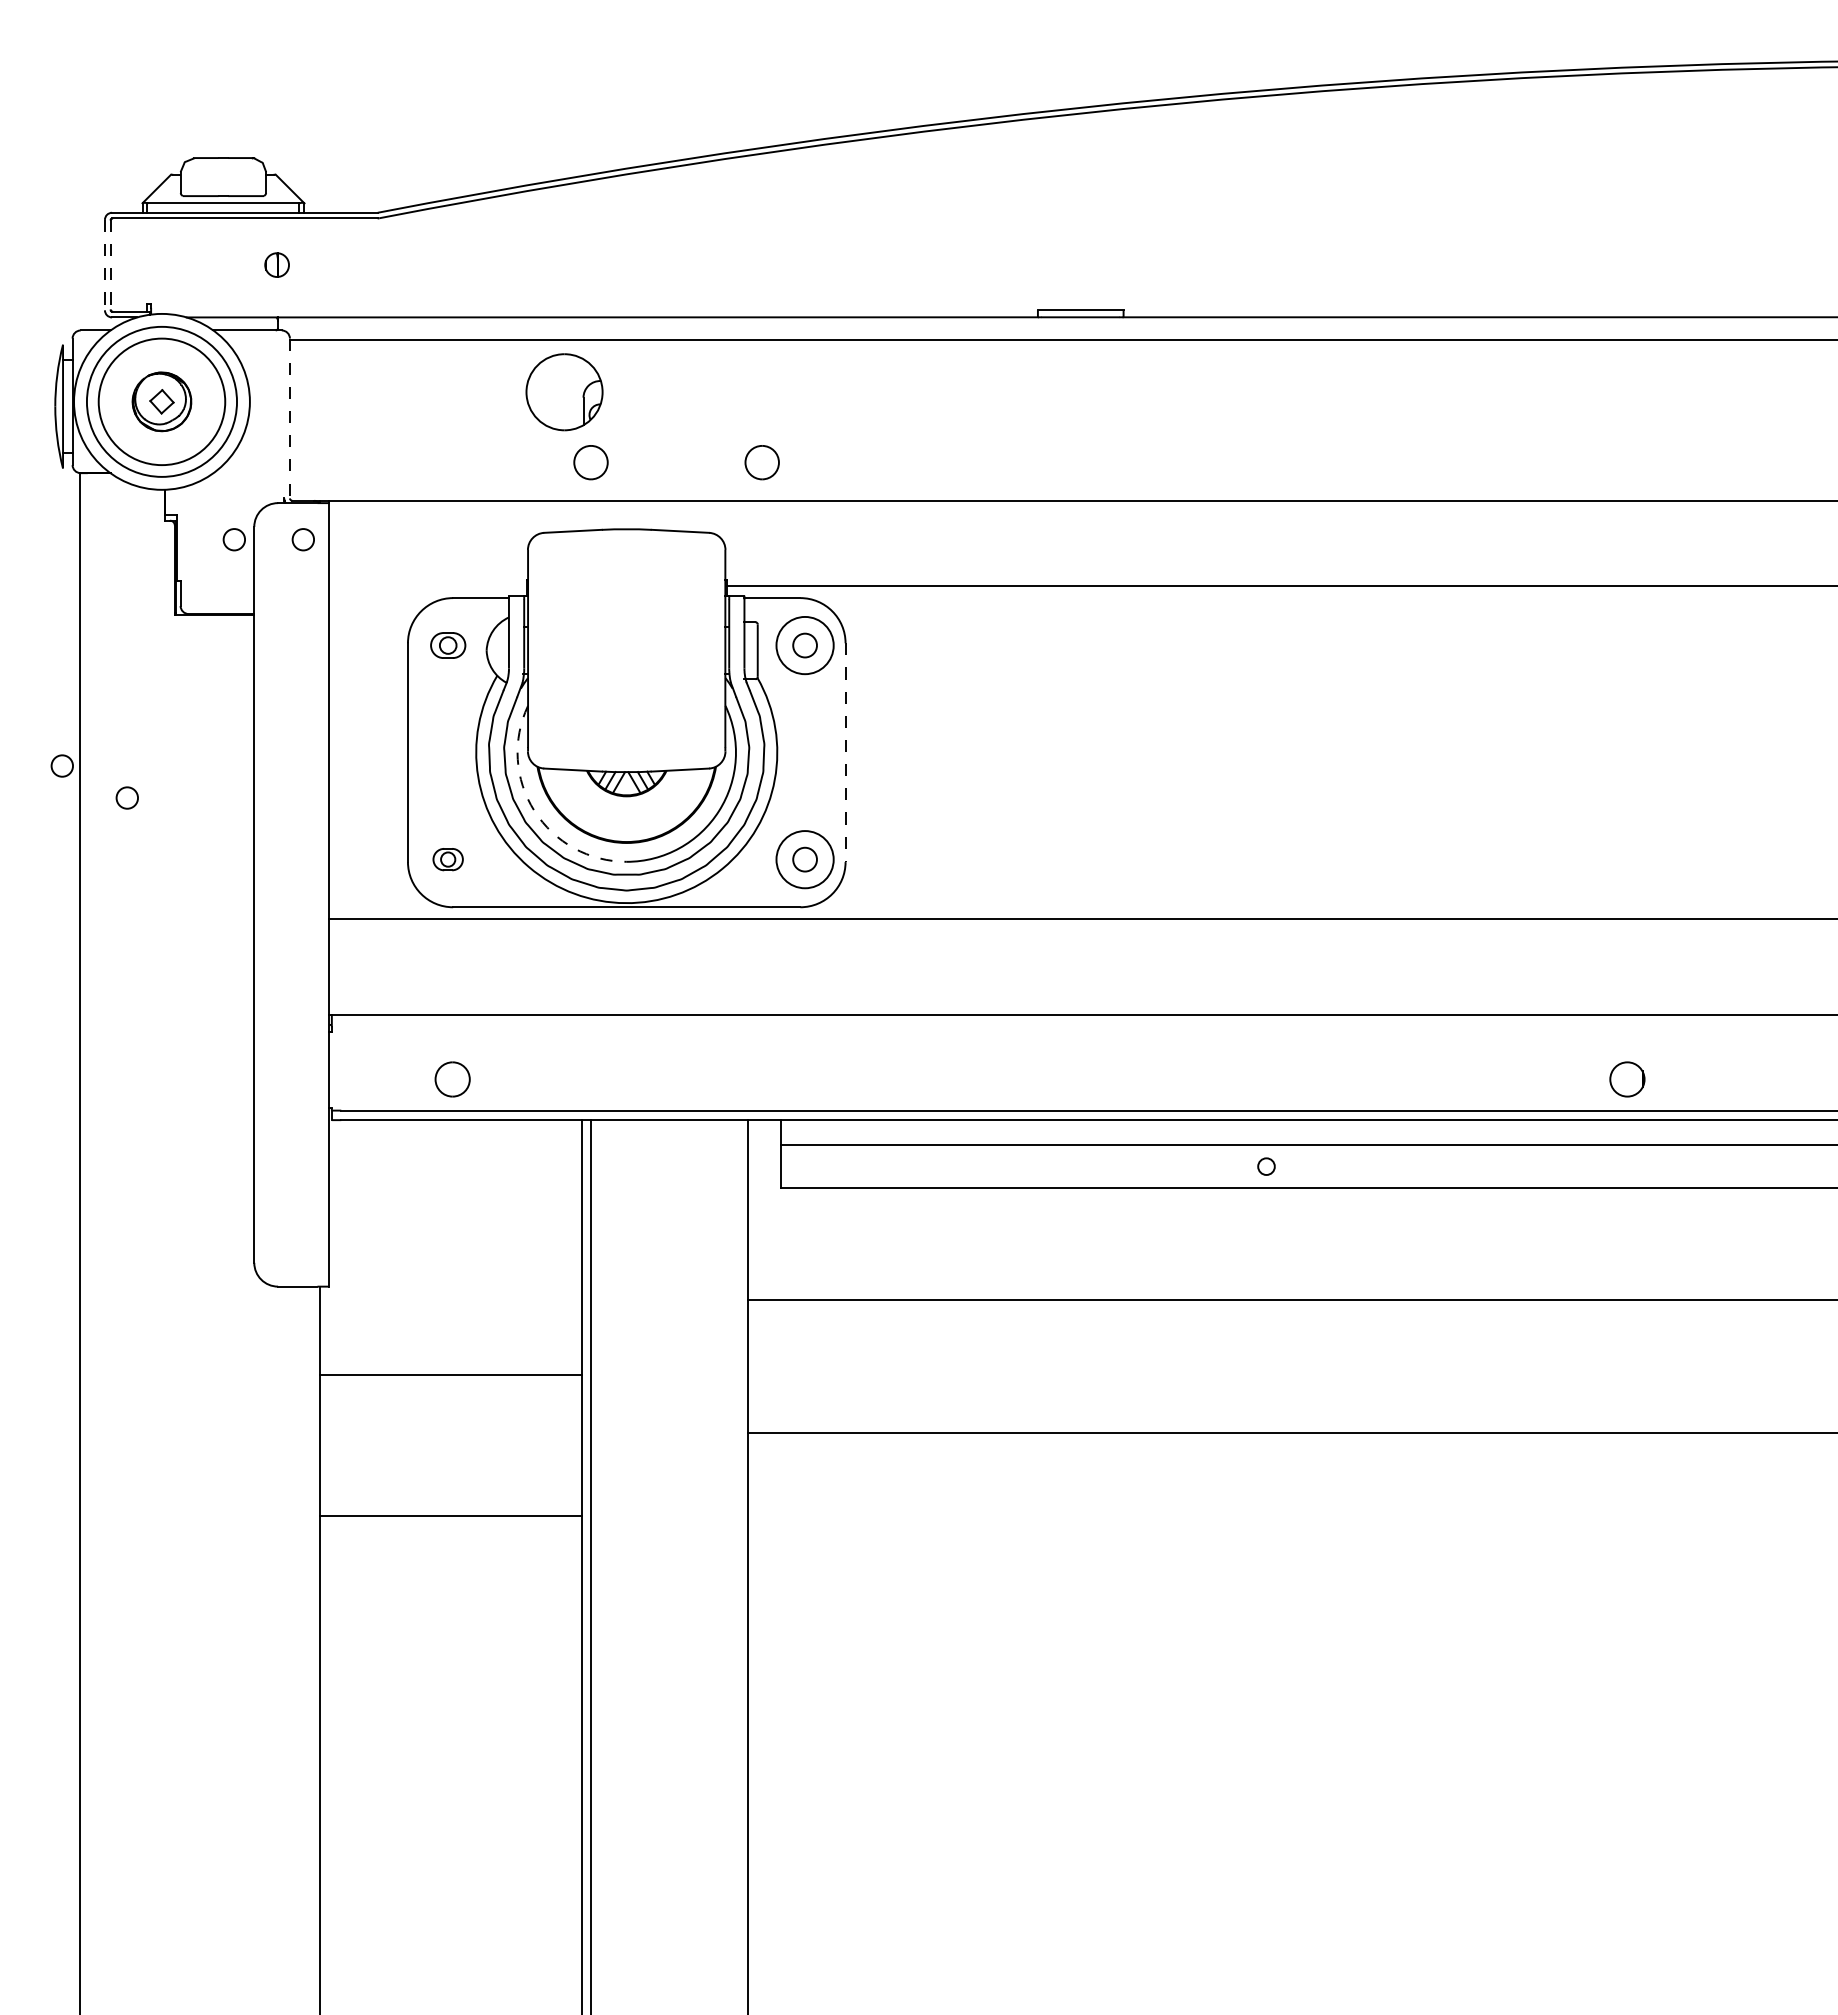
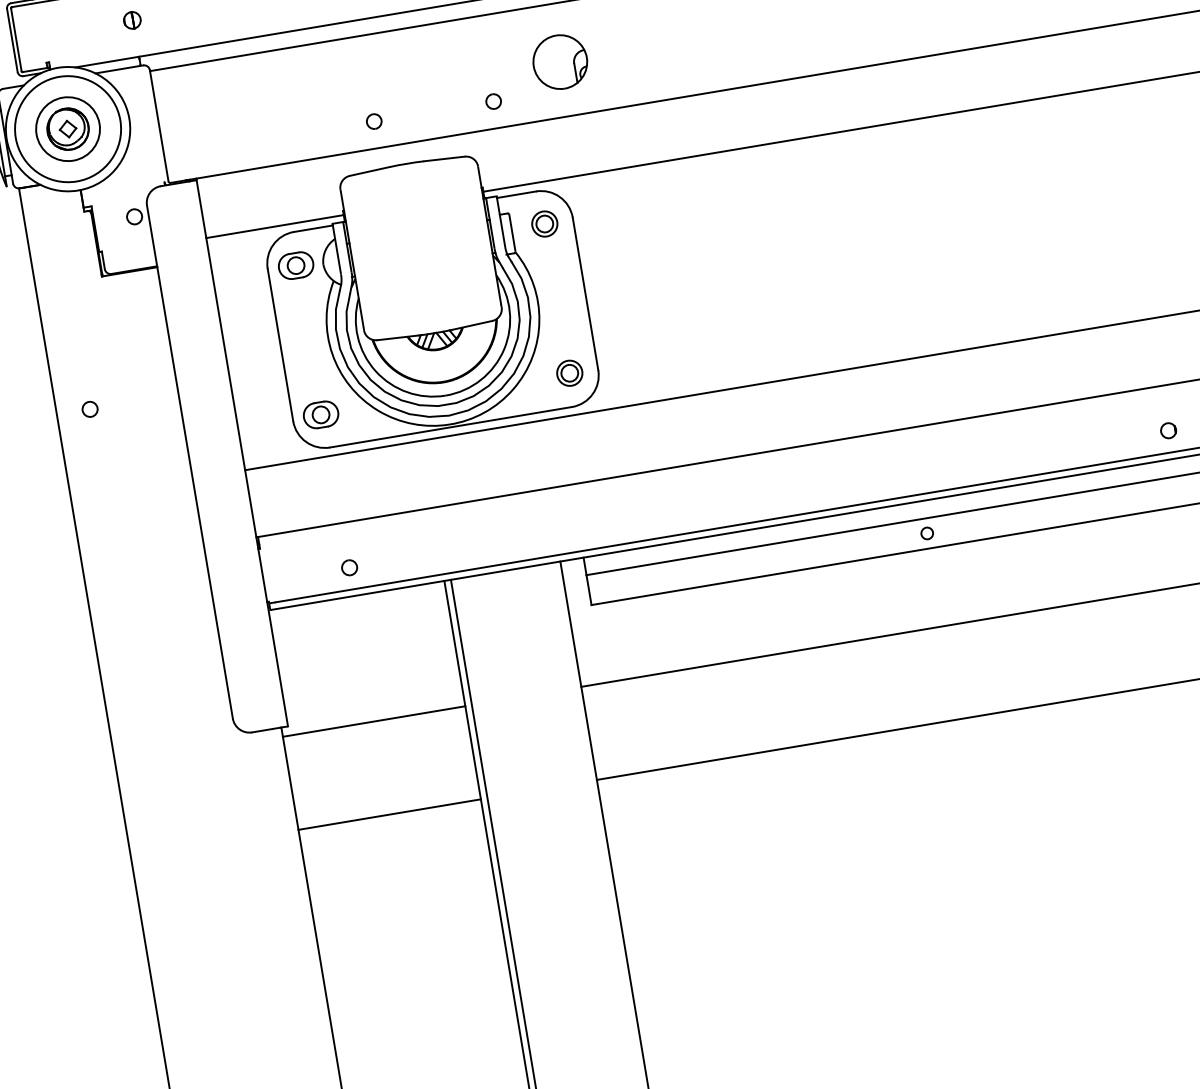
line: (104, 265) -> (12, 40), dashed -> solid
line: (110, 265) -> (16, 40), dashed -> solid
part: (564, 392) -> (560, 62), moved
circle: (161, 401) -> (67, 128), size x0.71
line: (289, 418) -> (158, 125), dashed -> solid
part: (590, 462) -> (373, 121), size x0.62
part: (762, 462) -> (493, 101), size x0.62
circle: (302, 539) -> (182, 208), removed
line: (427, 586) -> (274, 226), added
part: (447, 645) -> (295, 265), size x1.43
circle: (804, 645) -> (544, 224), size x0.62
line: (845, 753) -> (585, 294), dashed -> solid
circle: (61, 765) -> (40, 394), removed
arc: (534, 811) -> (375, 371), dashed -> solid
part: (447, 859) -> (320, 414), size x1.67
circle: (804, 859) -> (569, 373), size x0.62
part: (451, 1079) -> (348, 567), size x0.62
circle: (1626, 1079) -> (1168, 430), size x0.62
line: (450, 1374) -> (373, 721), moved
line: (450, 1516) -> (389, 814), moved

